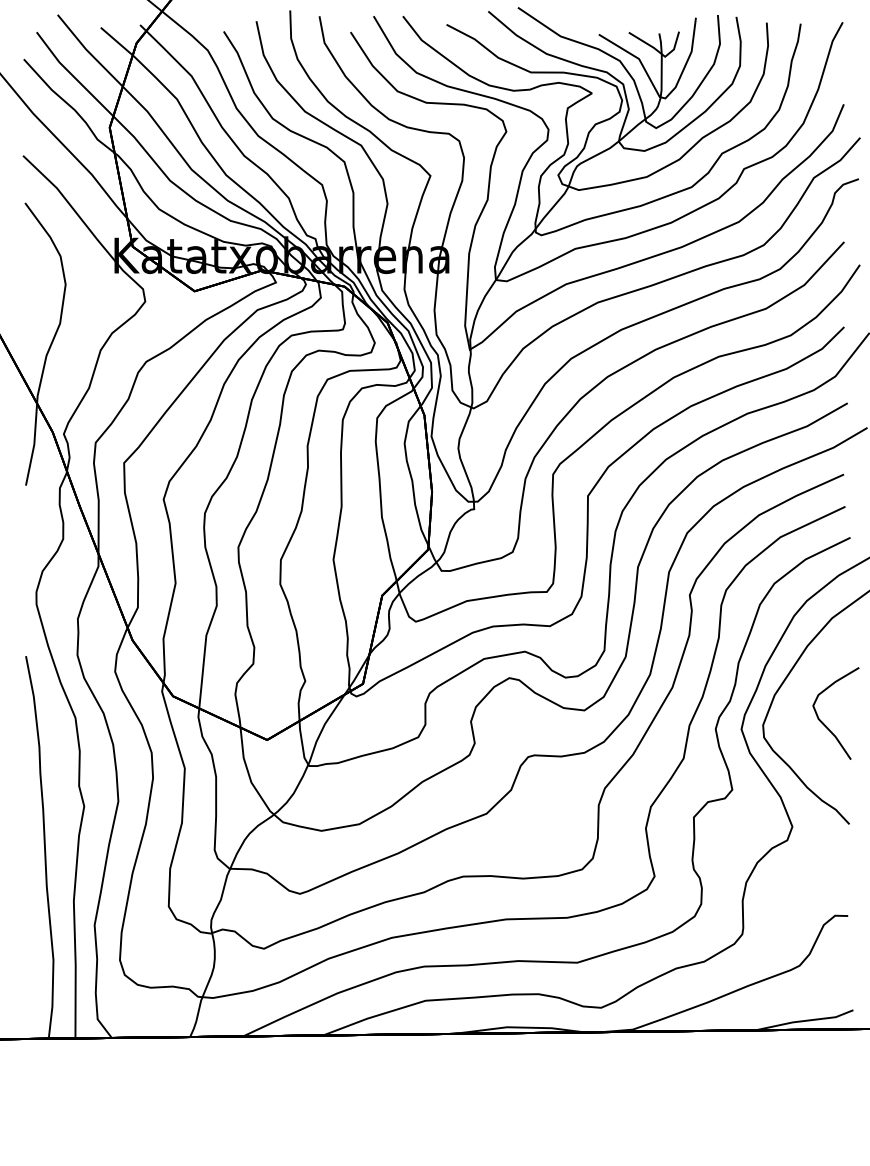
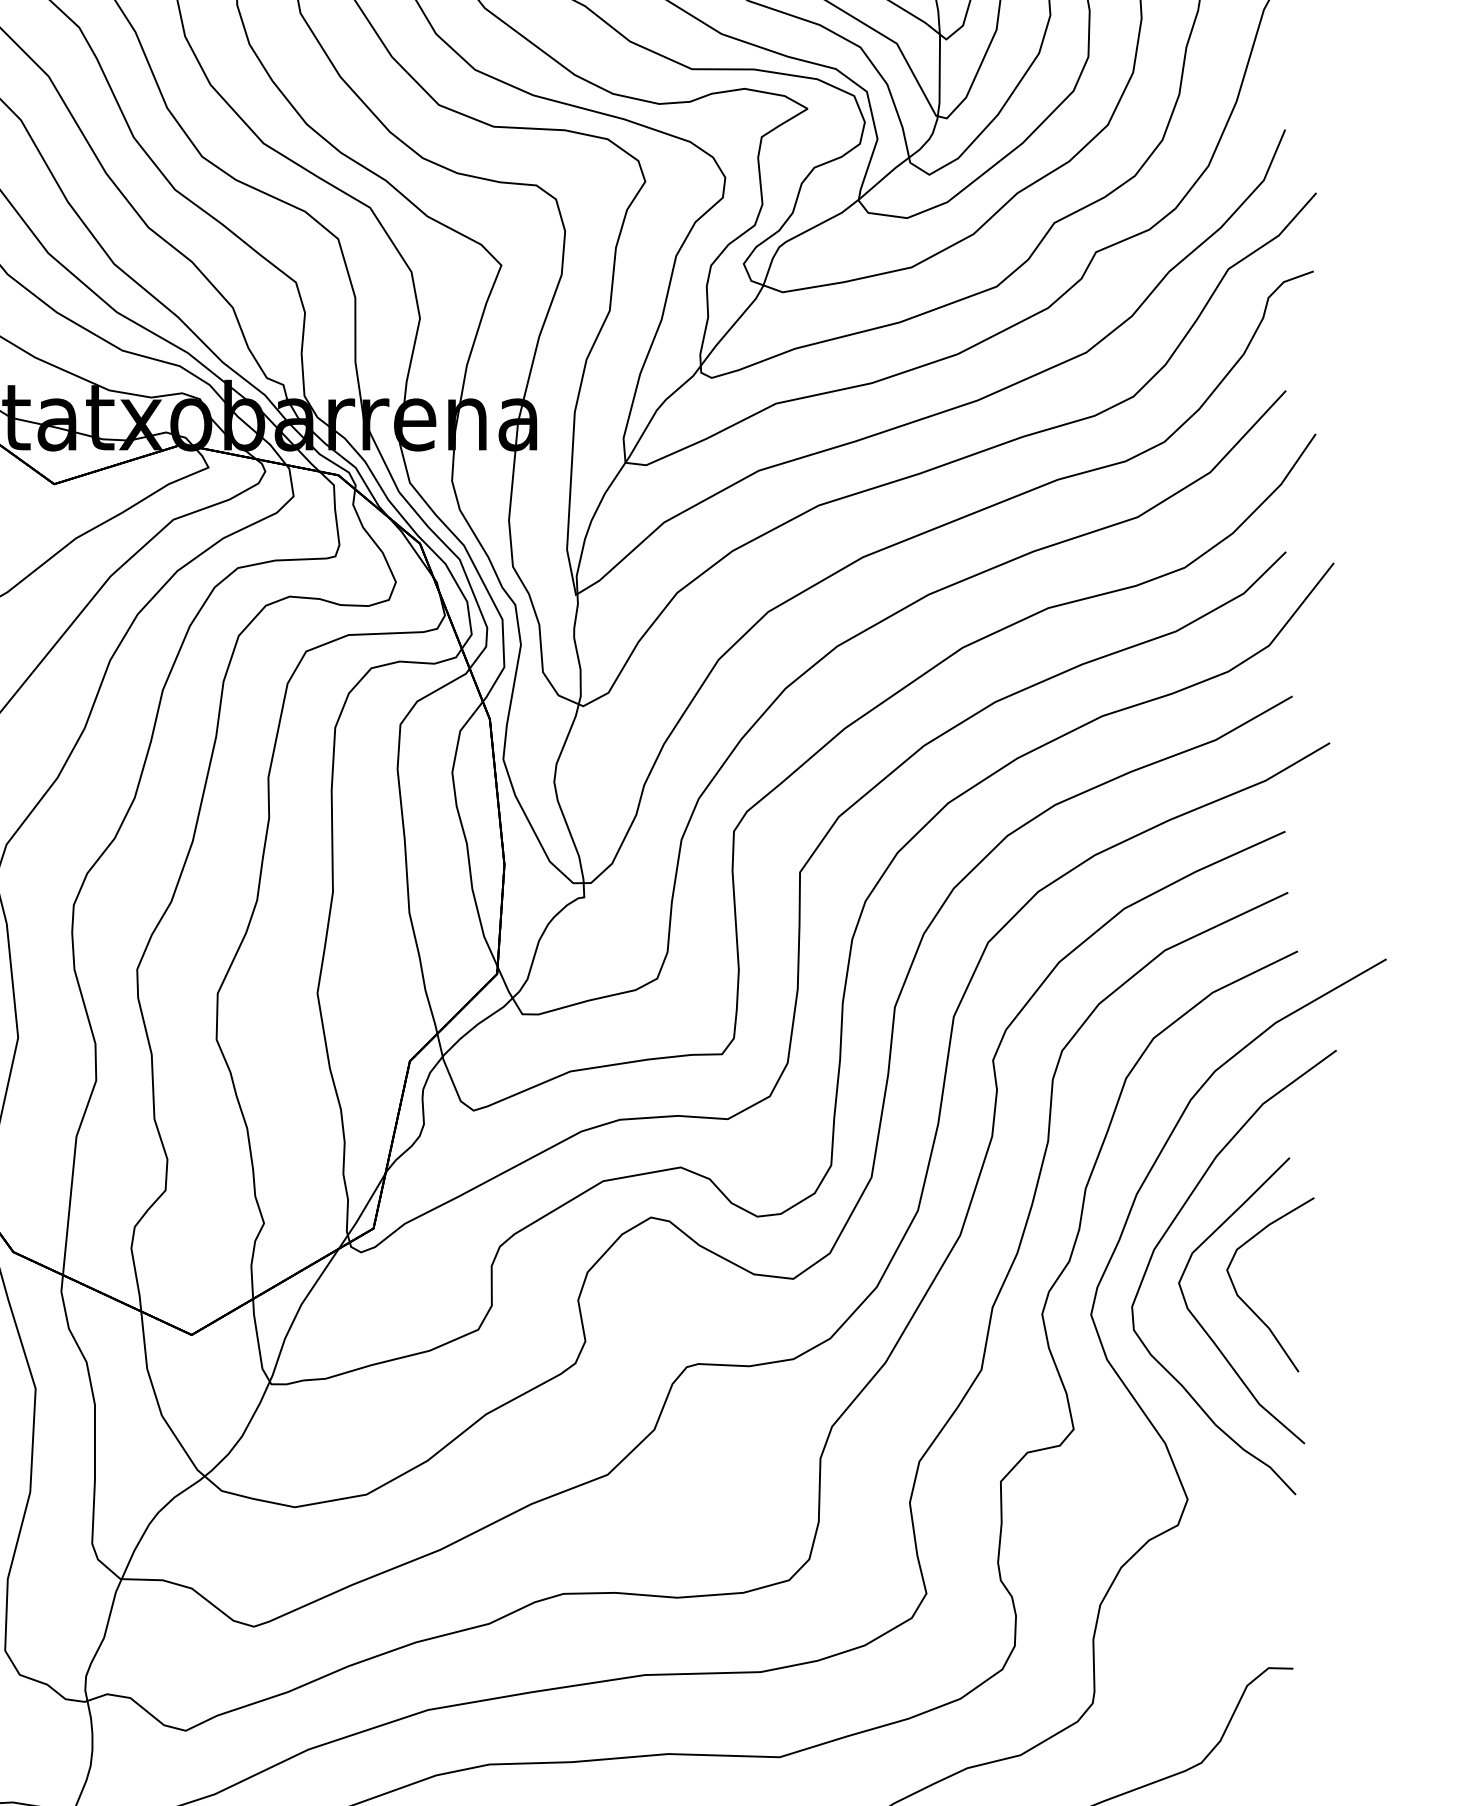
curve: (800, 734) -> (1202, 1324), added

